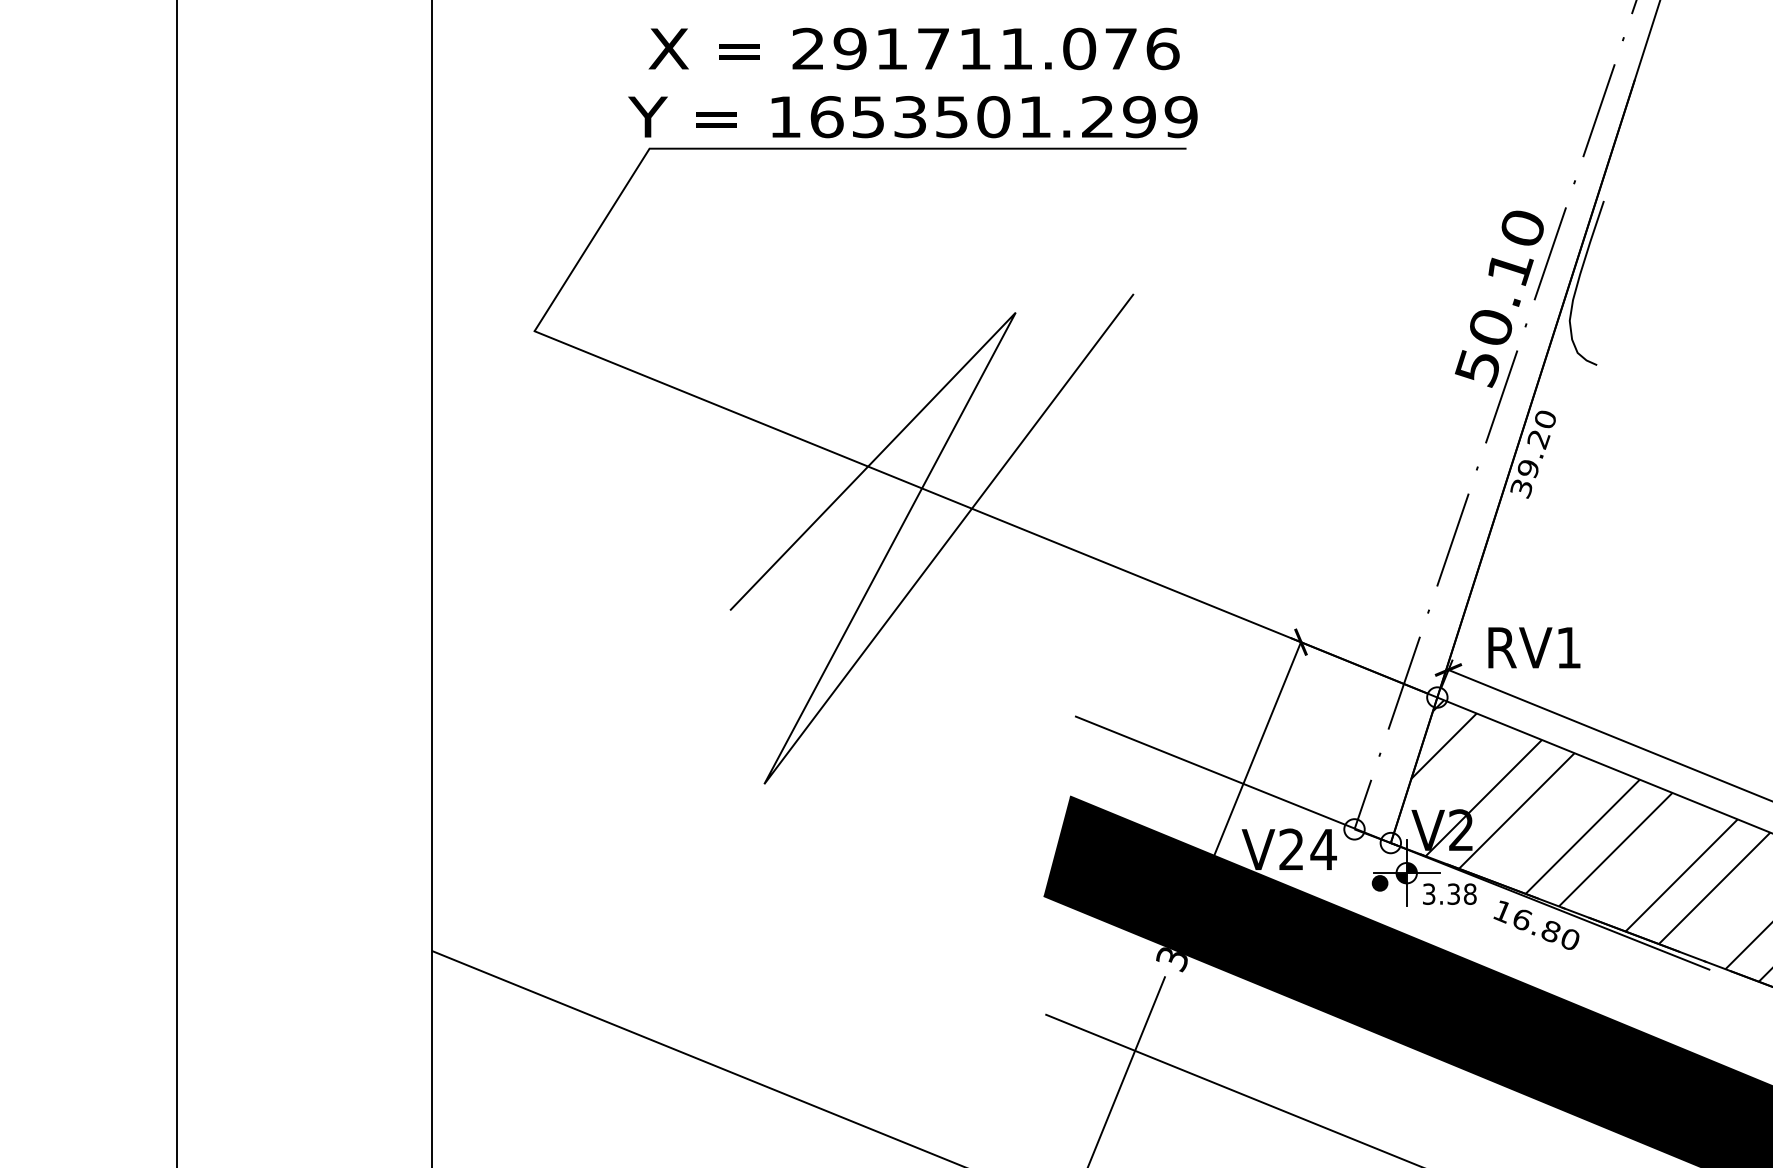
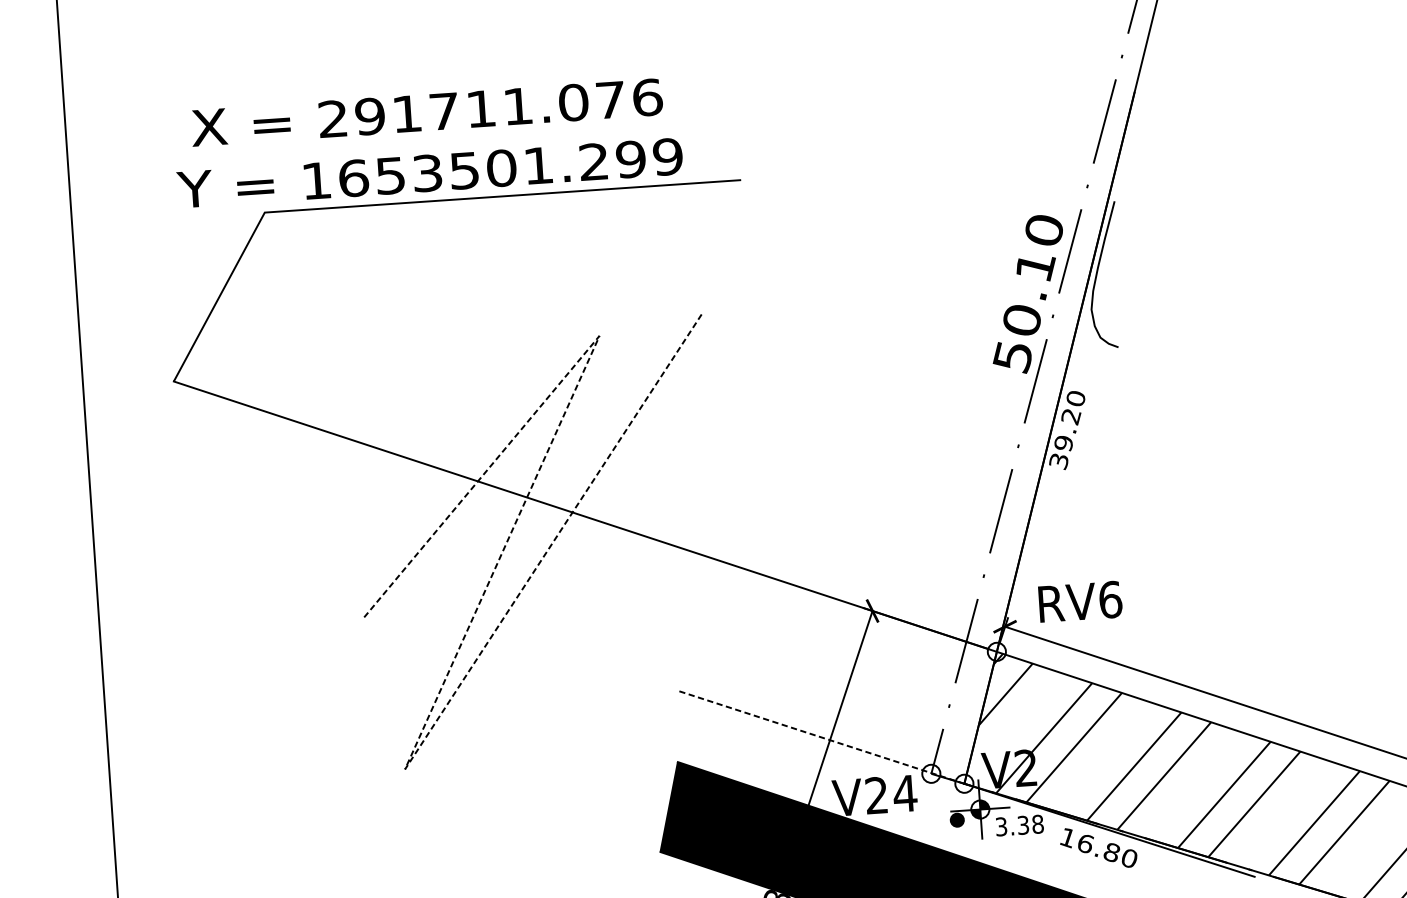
text: (912, 82) -> (427, 142), moved
line: (842, 637) -> (465, 634), solid -> dashed
text: (1568, 647) -> (1110, 599), RV1 -> RV6
line: (1233, 779) -> (820, 736), solid -> dashed

